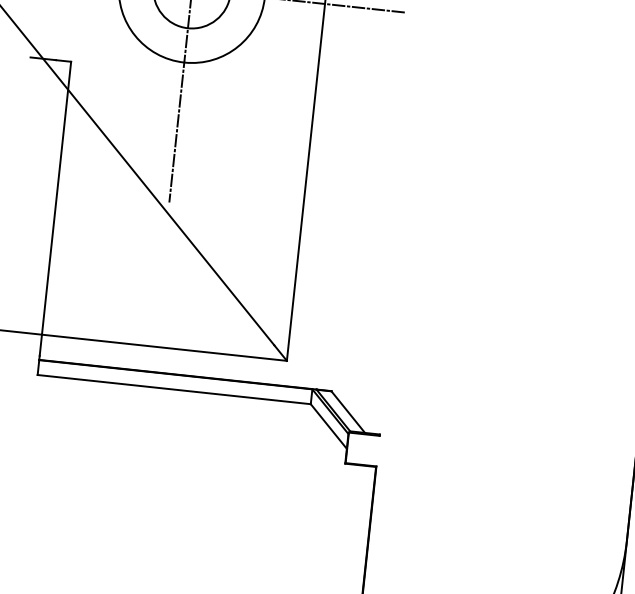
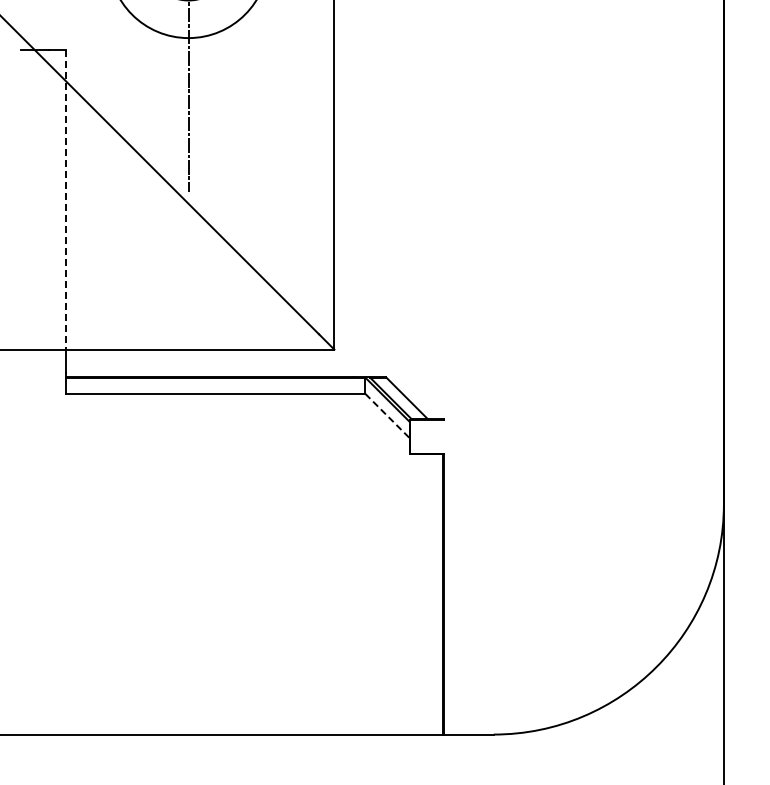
line: (56, 198) -> (65, 200), solid -> dashed
line: (328, 427) -> (387, 416), solid -> dashed

